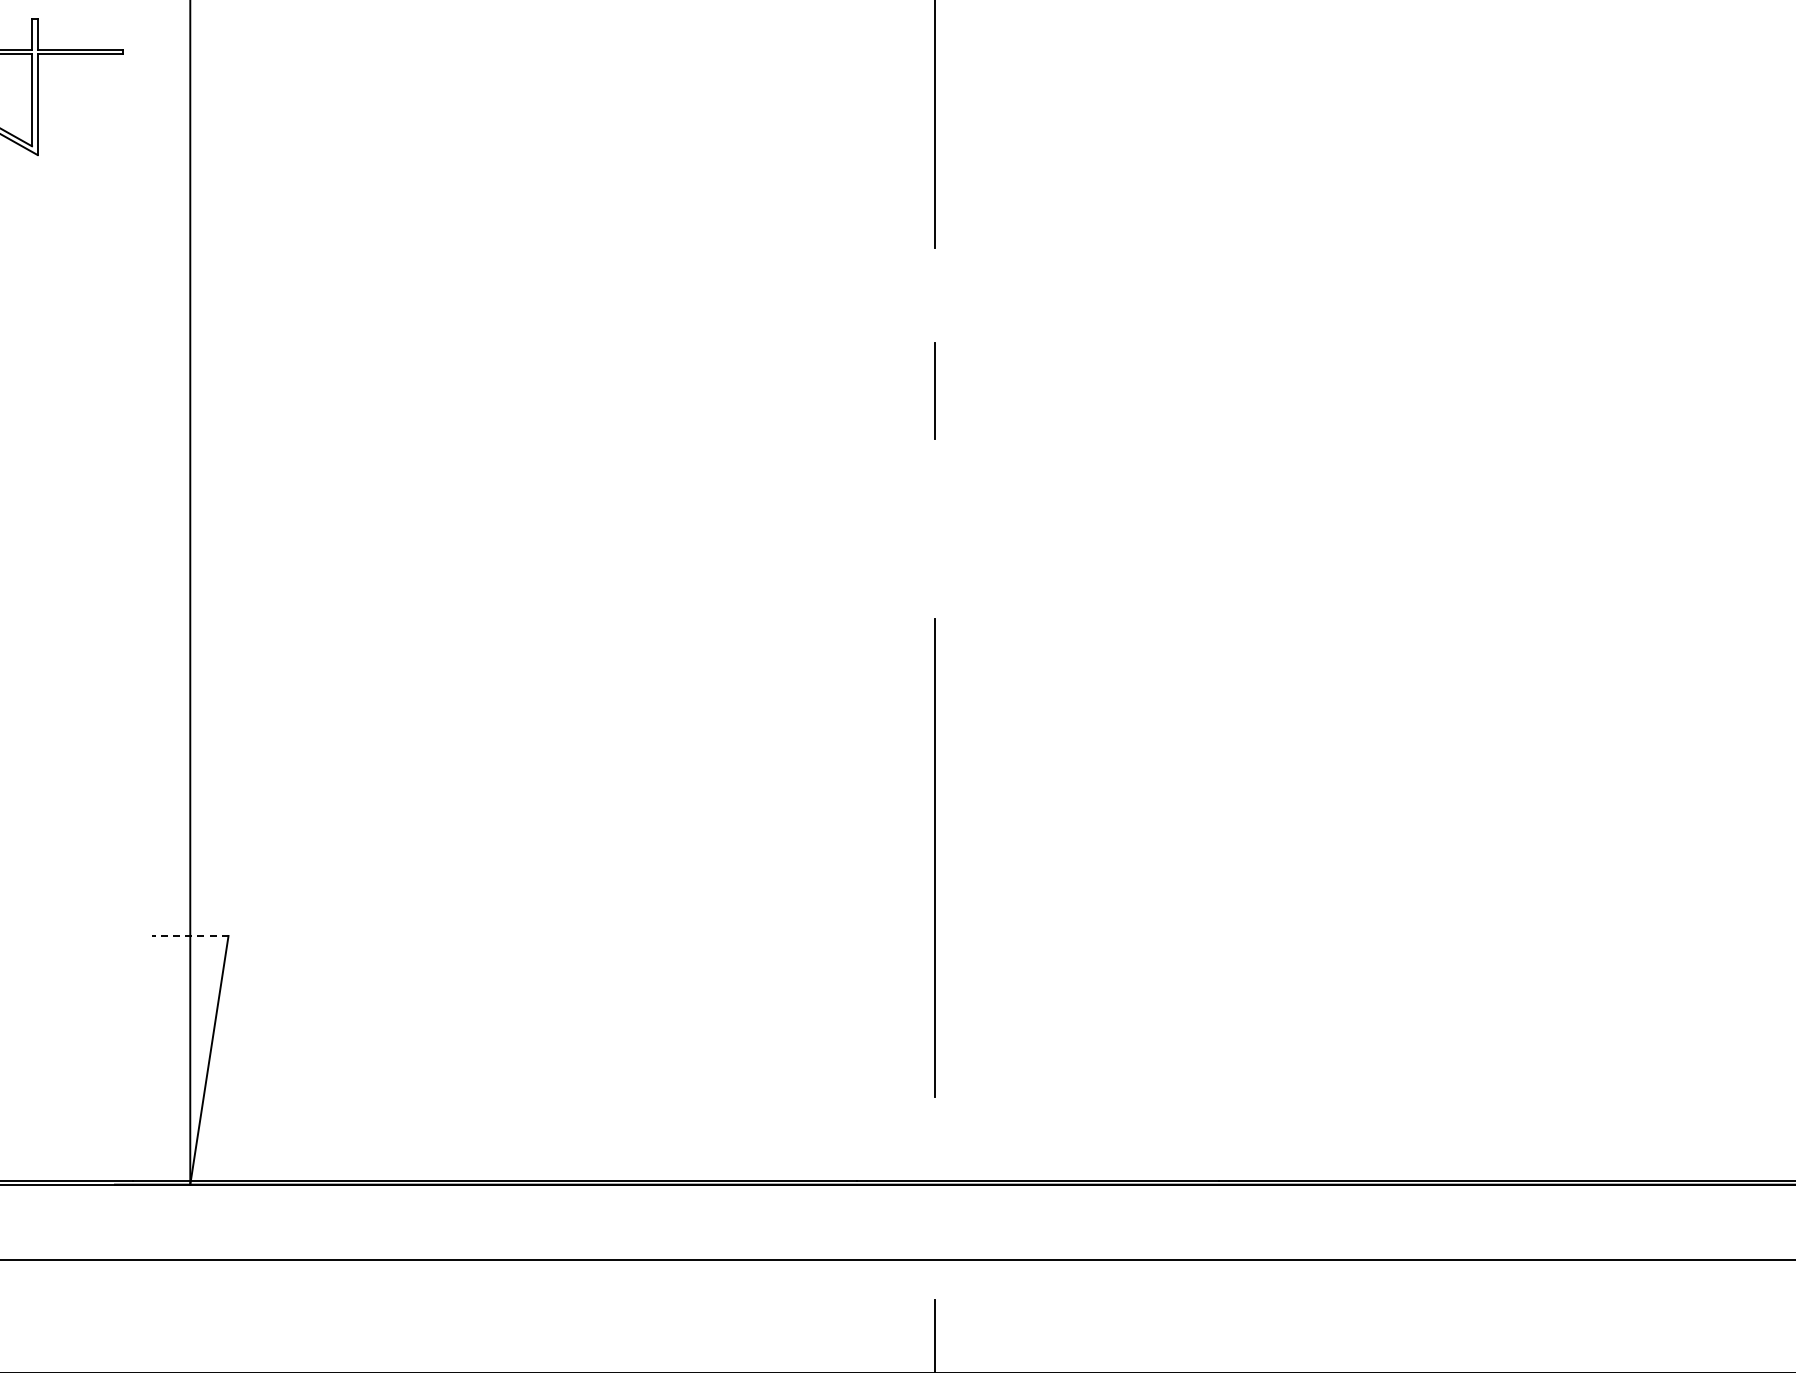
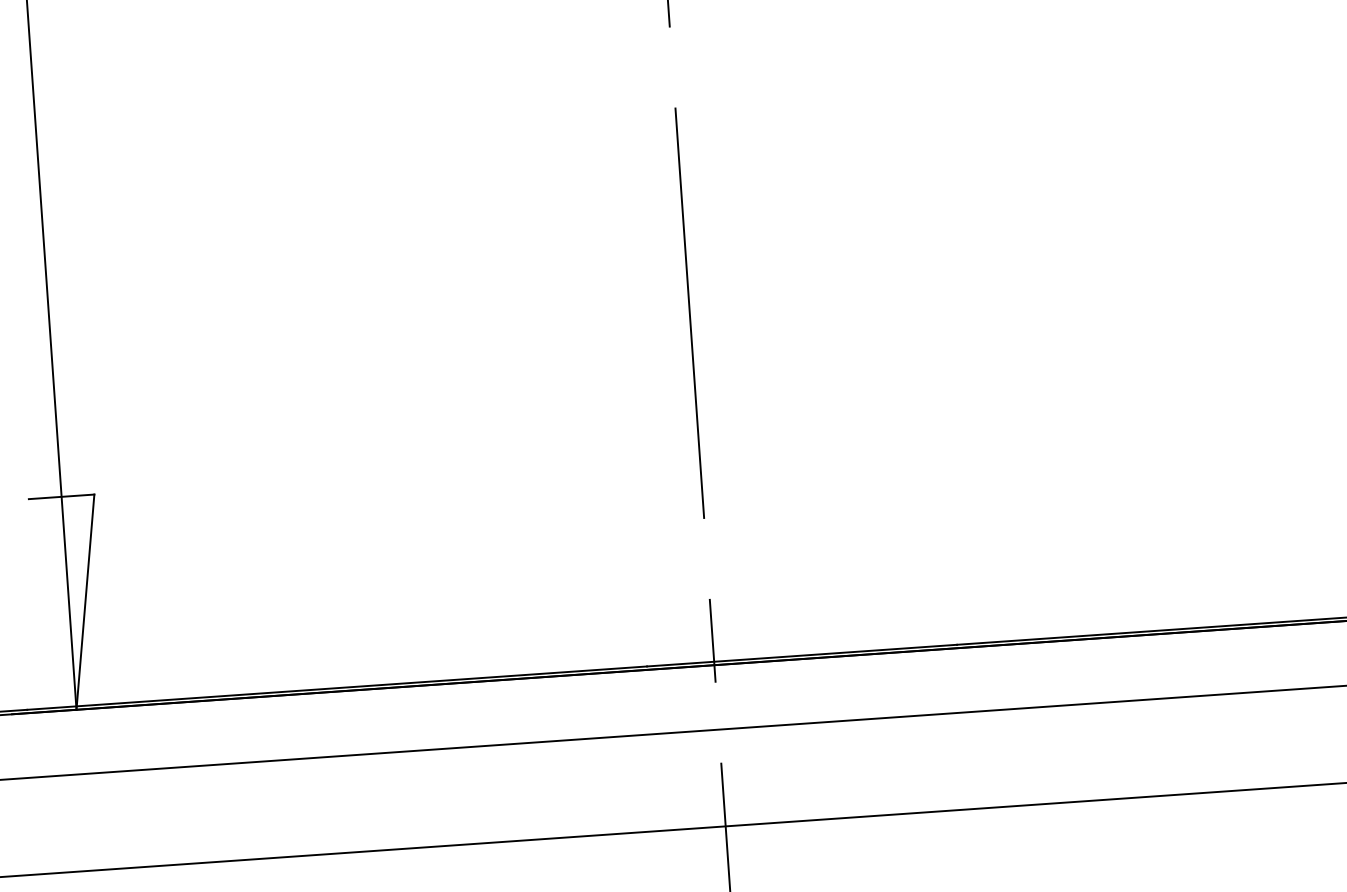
line: (934, 857) -> (689, 313), moved
line: (189, 935) -> (60, 496), dashed -> solid
line: (935, 1156) -> (712, 641), added

